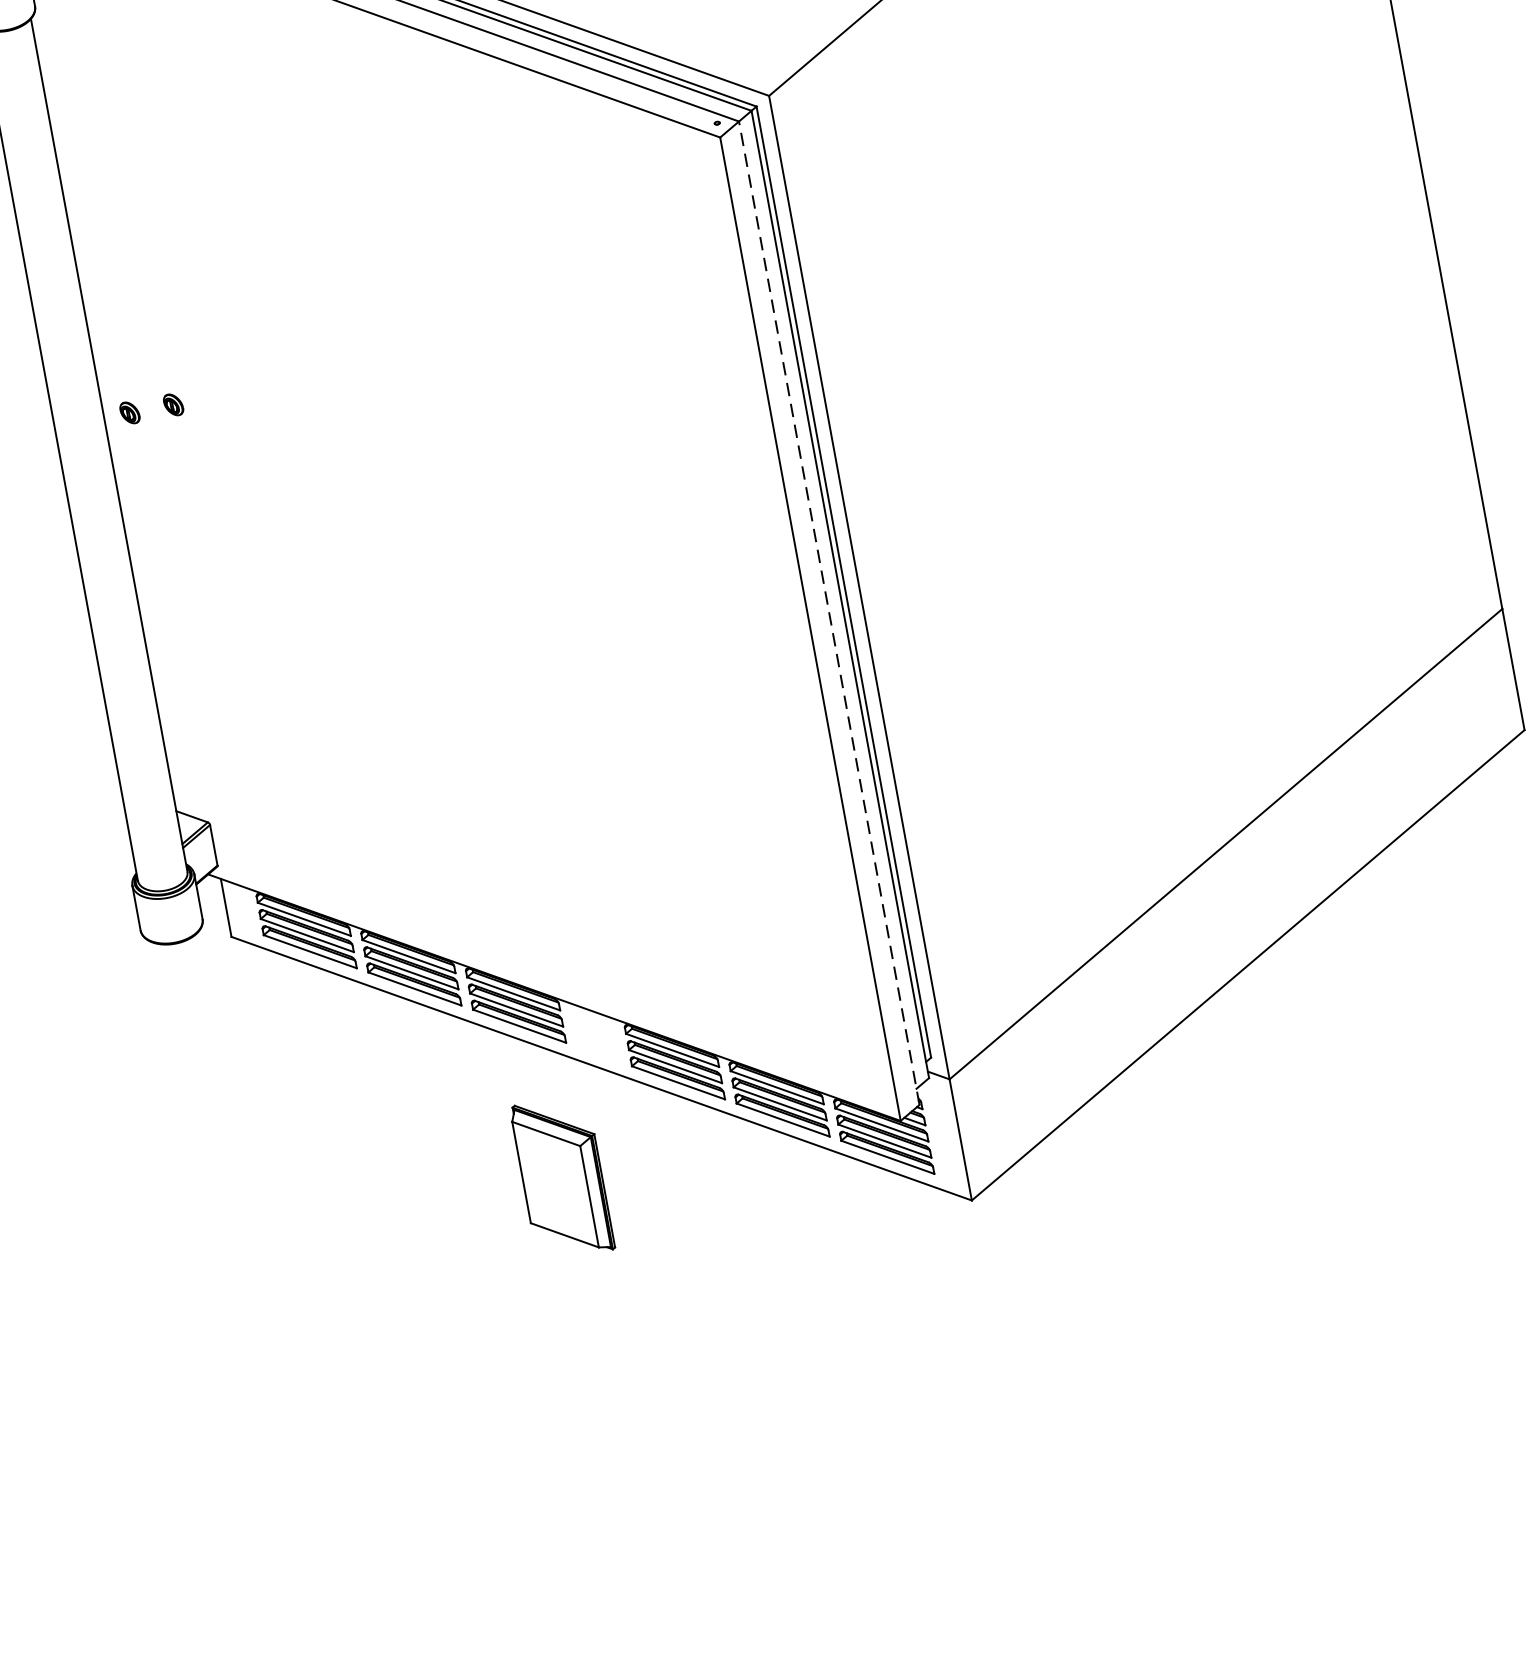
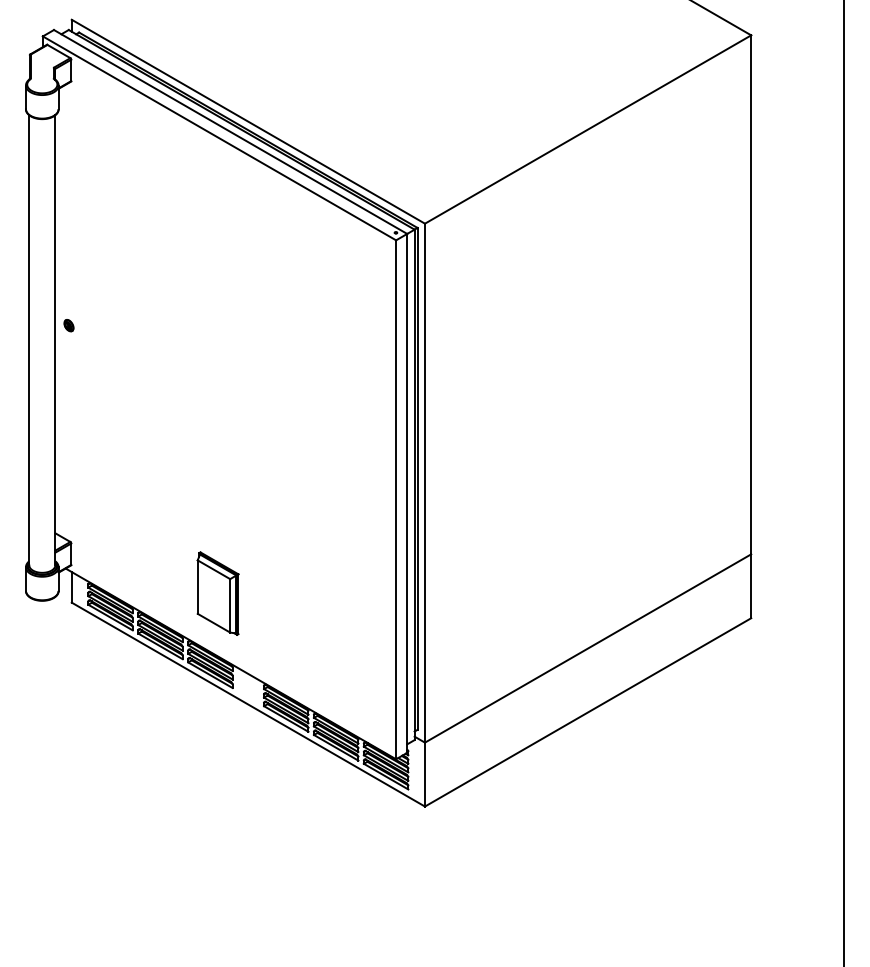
part: (172, 404) -> (91, 325), removed
line: (829, 611) -> (407, 492), dashed -> solid
part: (561, 1177) -> (217, 593), moved

